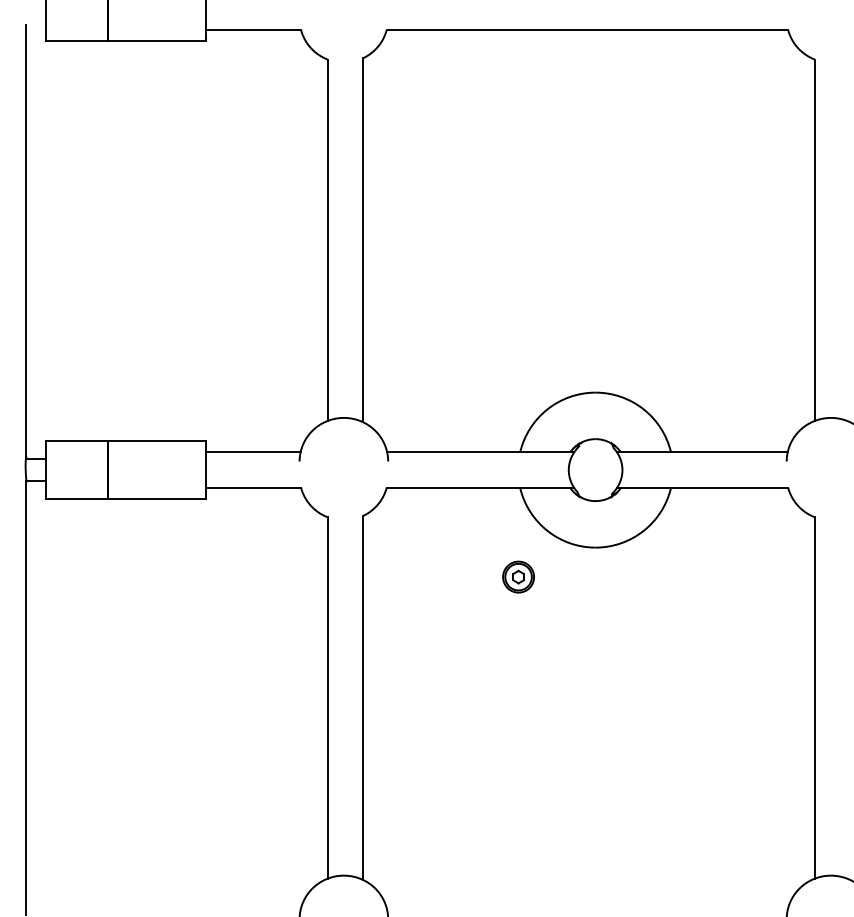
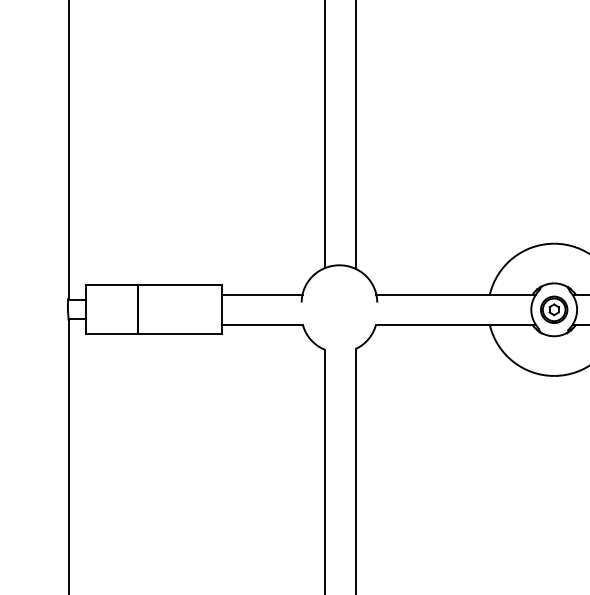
part: (518, 576) -> (554, 309), moved

